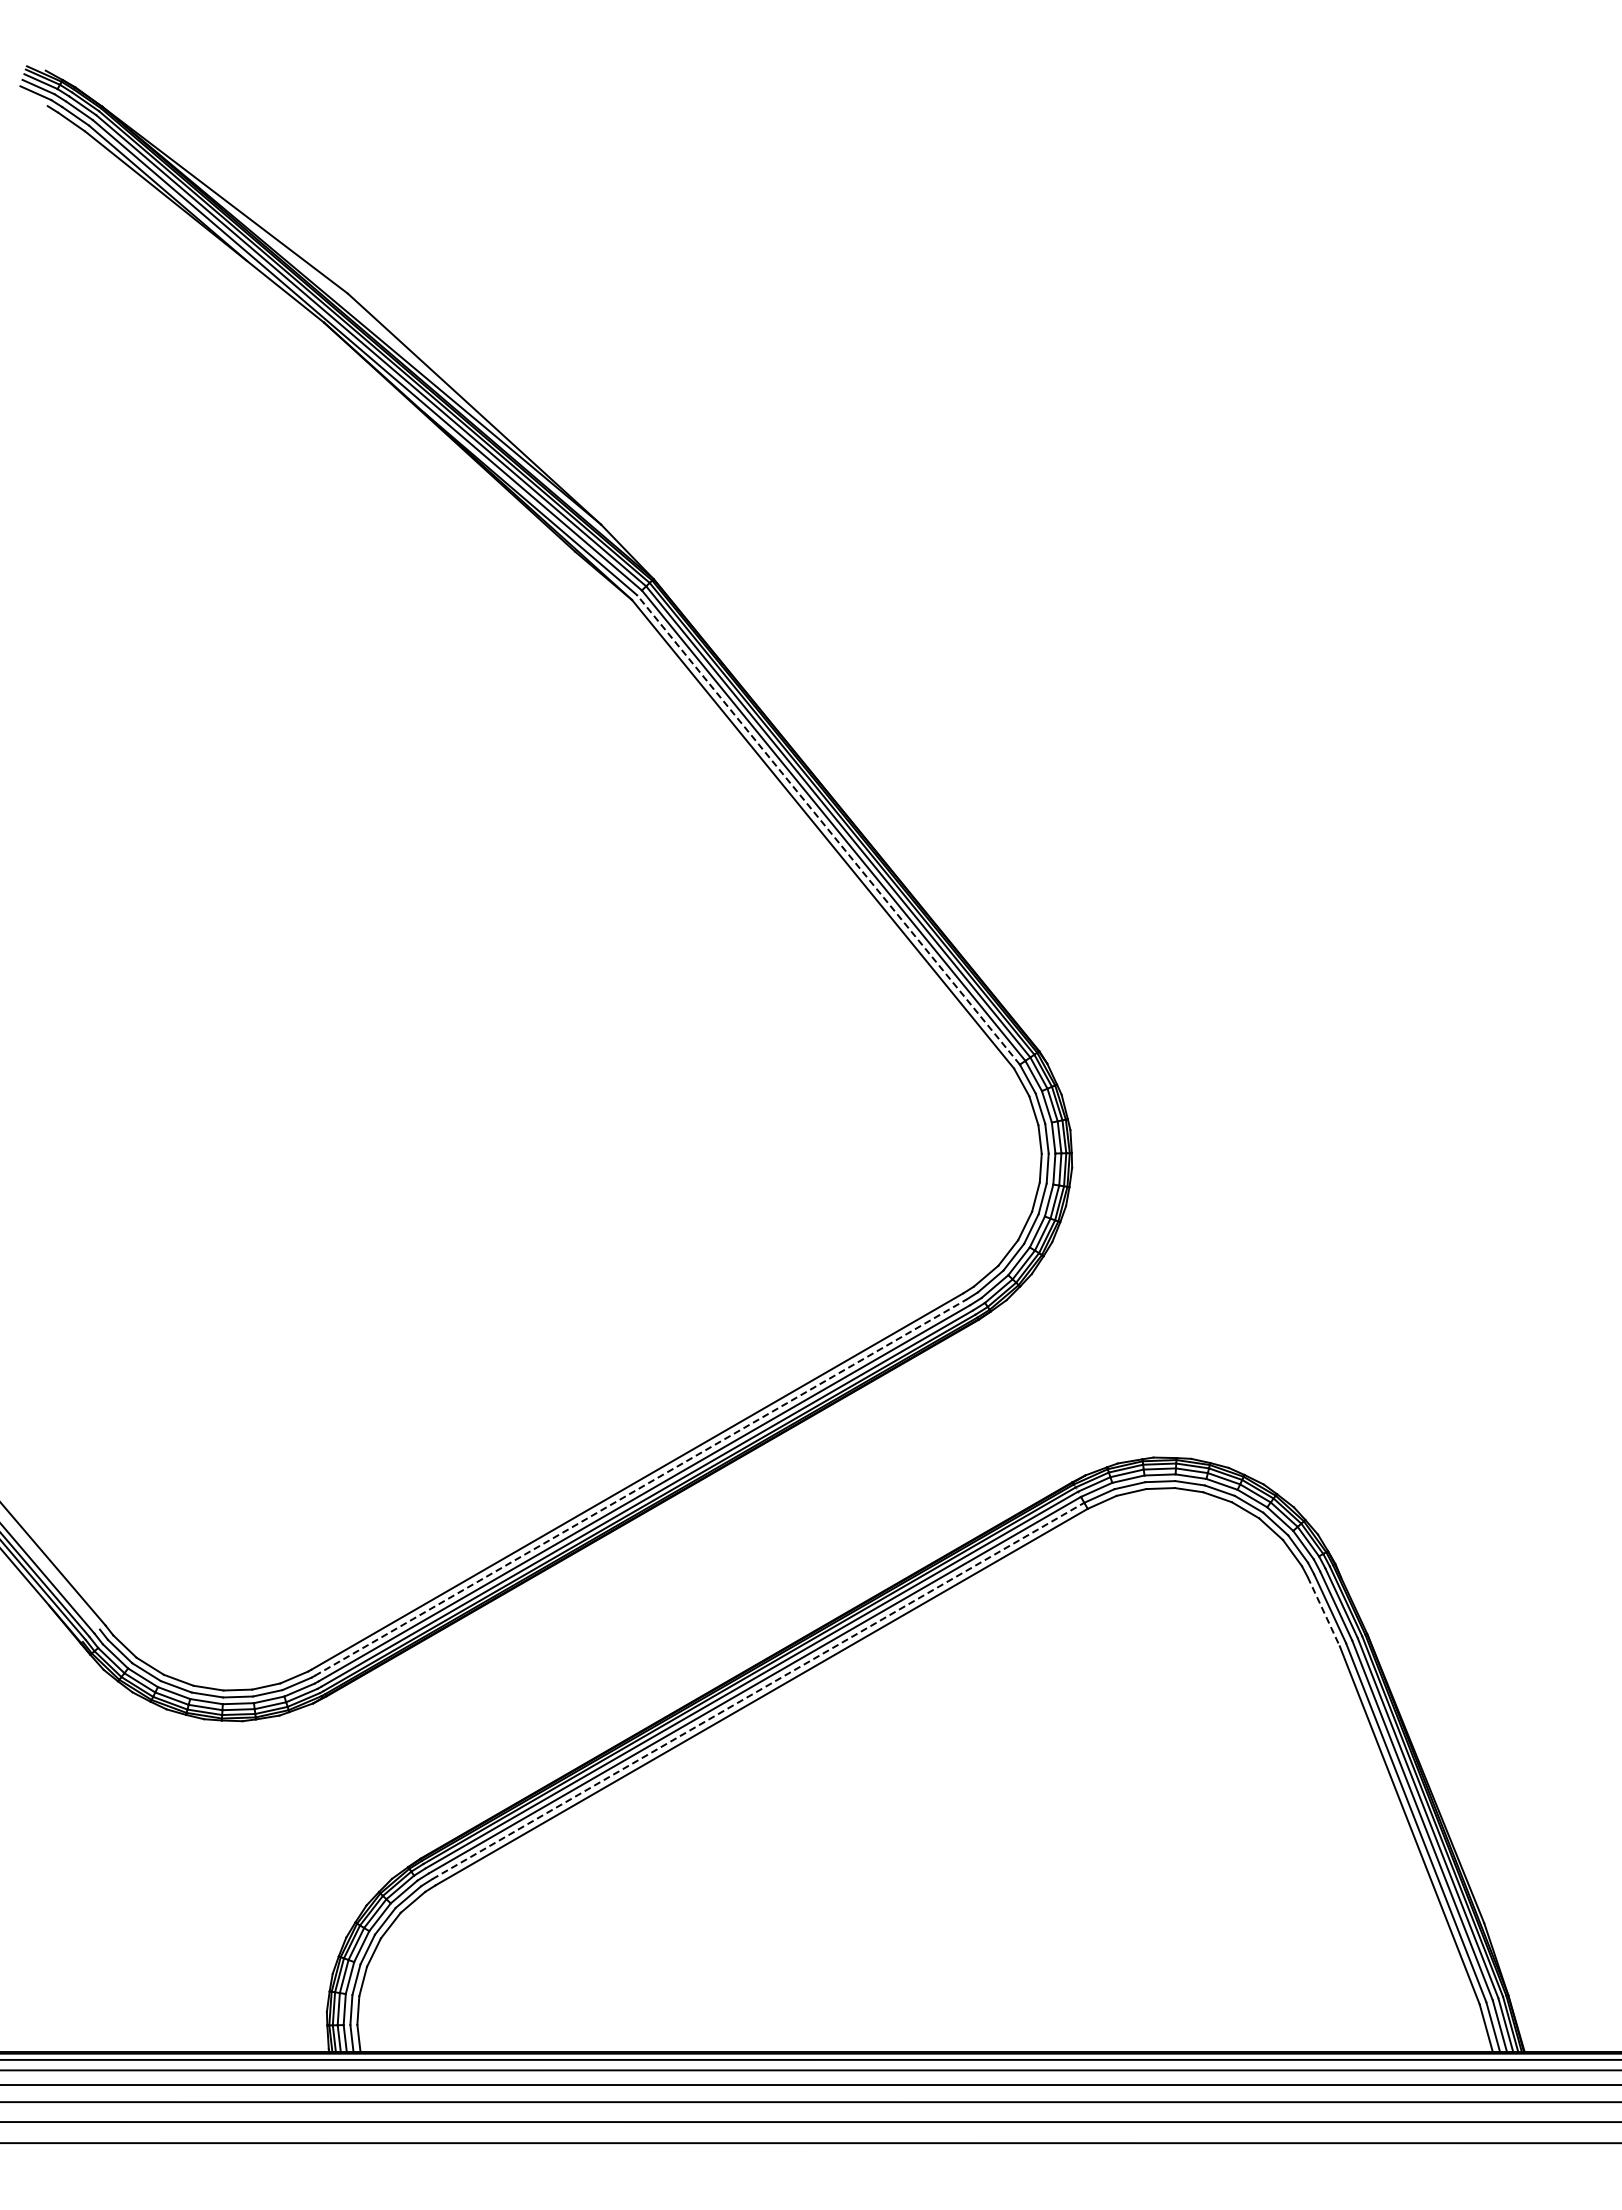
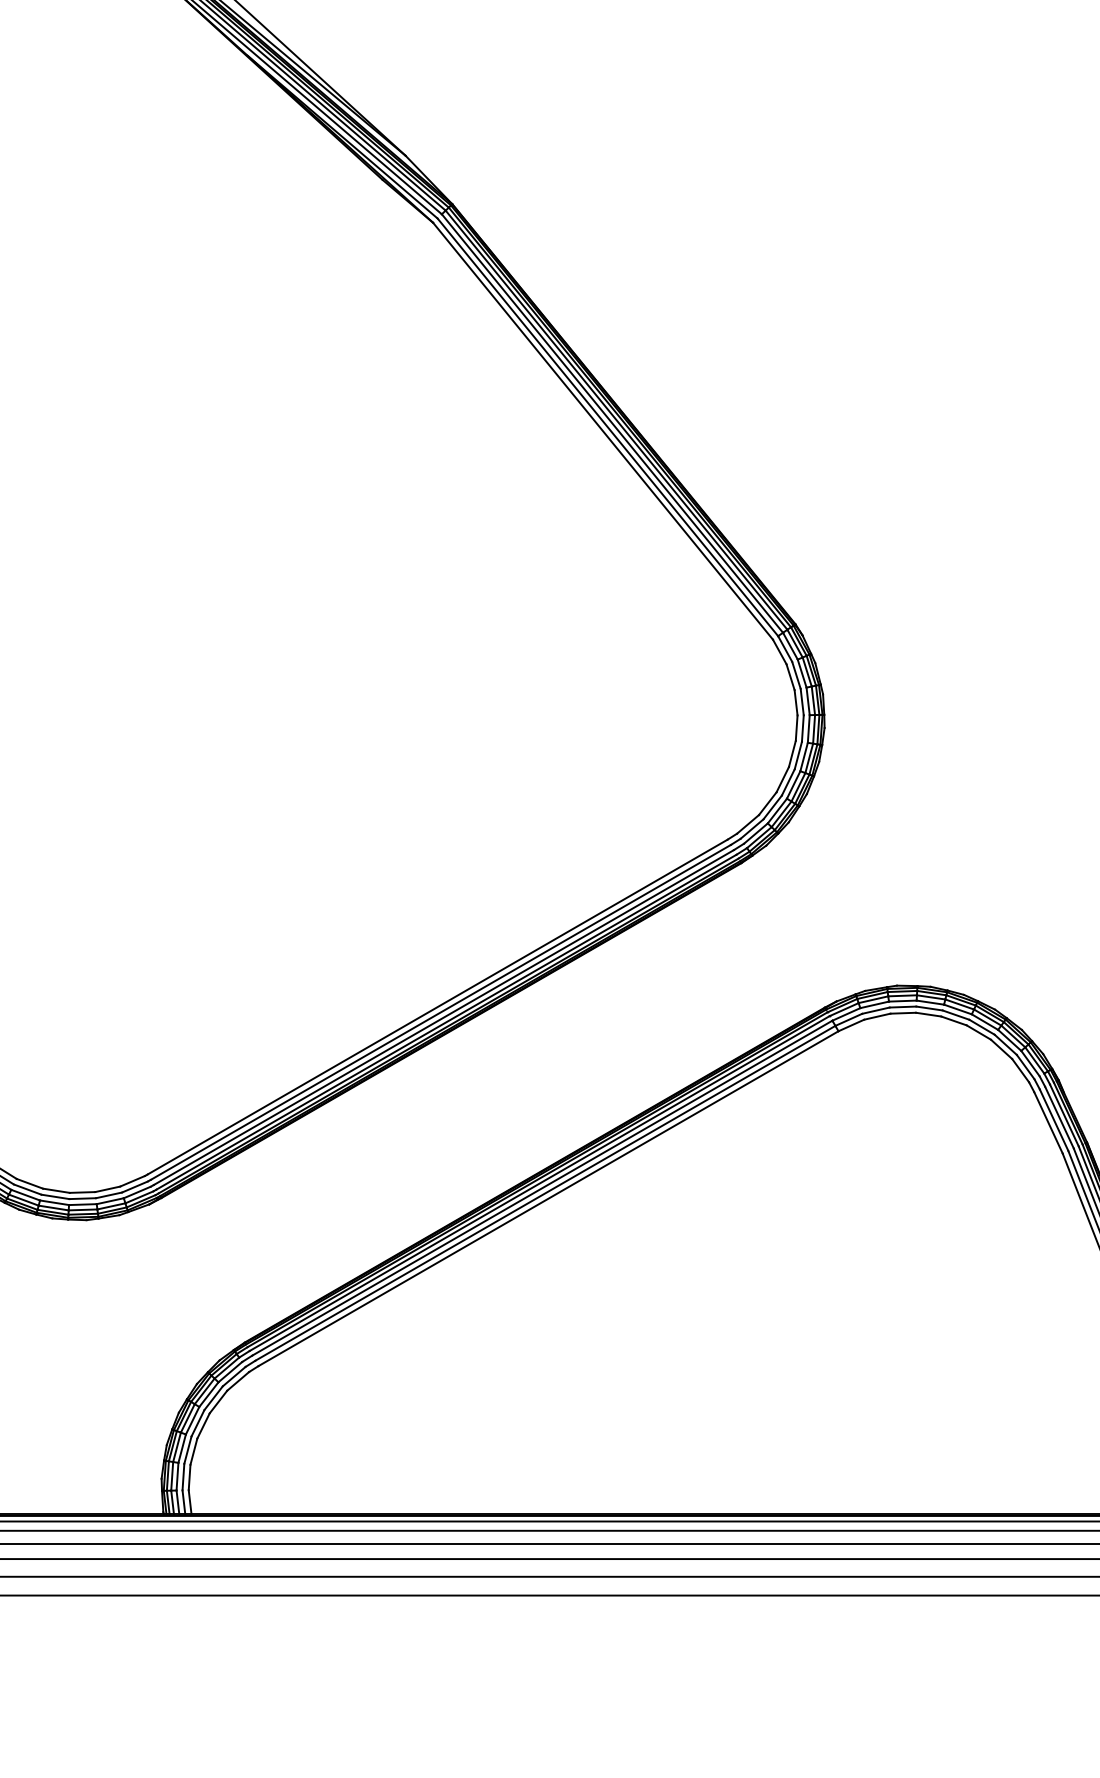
line: (828, 829) -> (607, 426), dashed -> solid
line: (641, 1487) -> (441, 1012), dashed -> solid
line: (1324, 1612) -> (1049, 1123), dashed -> solid
line: (758, 1690) -> (545, 1192), dashed -> solid

